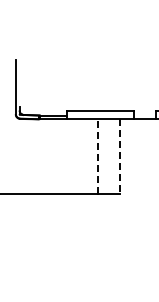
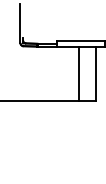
line: (97, 156) -> (79, 73), dashed -> solid
line: (120, 156) -> (95, 73), dashed -> solid

